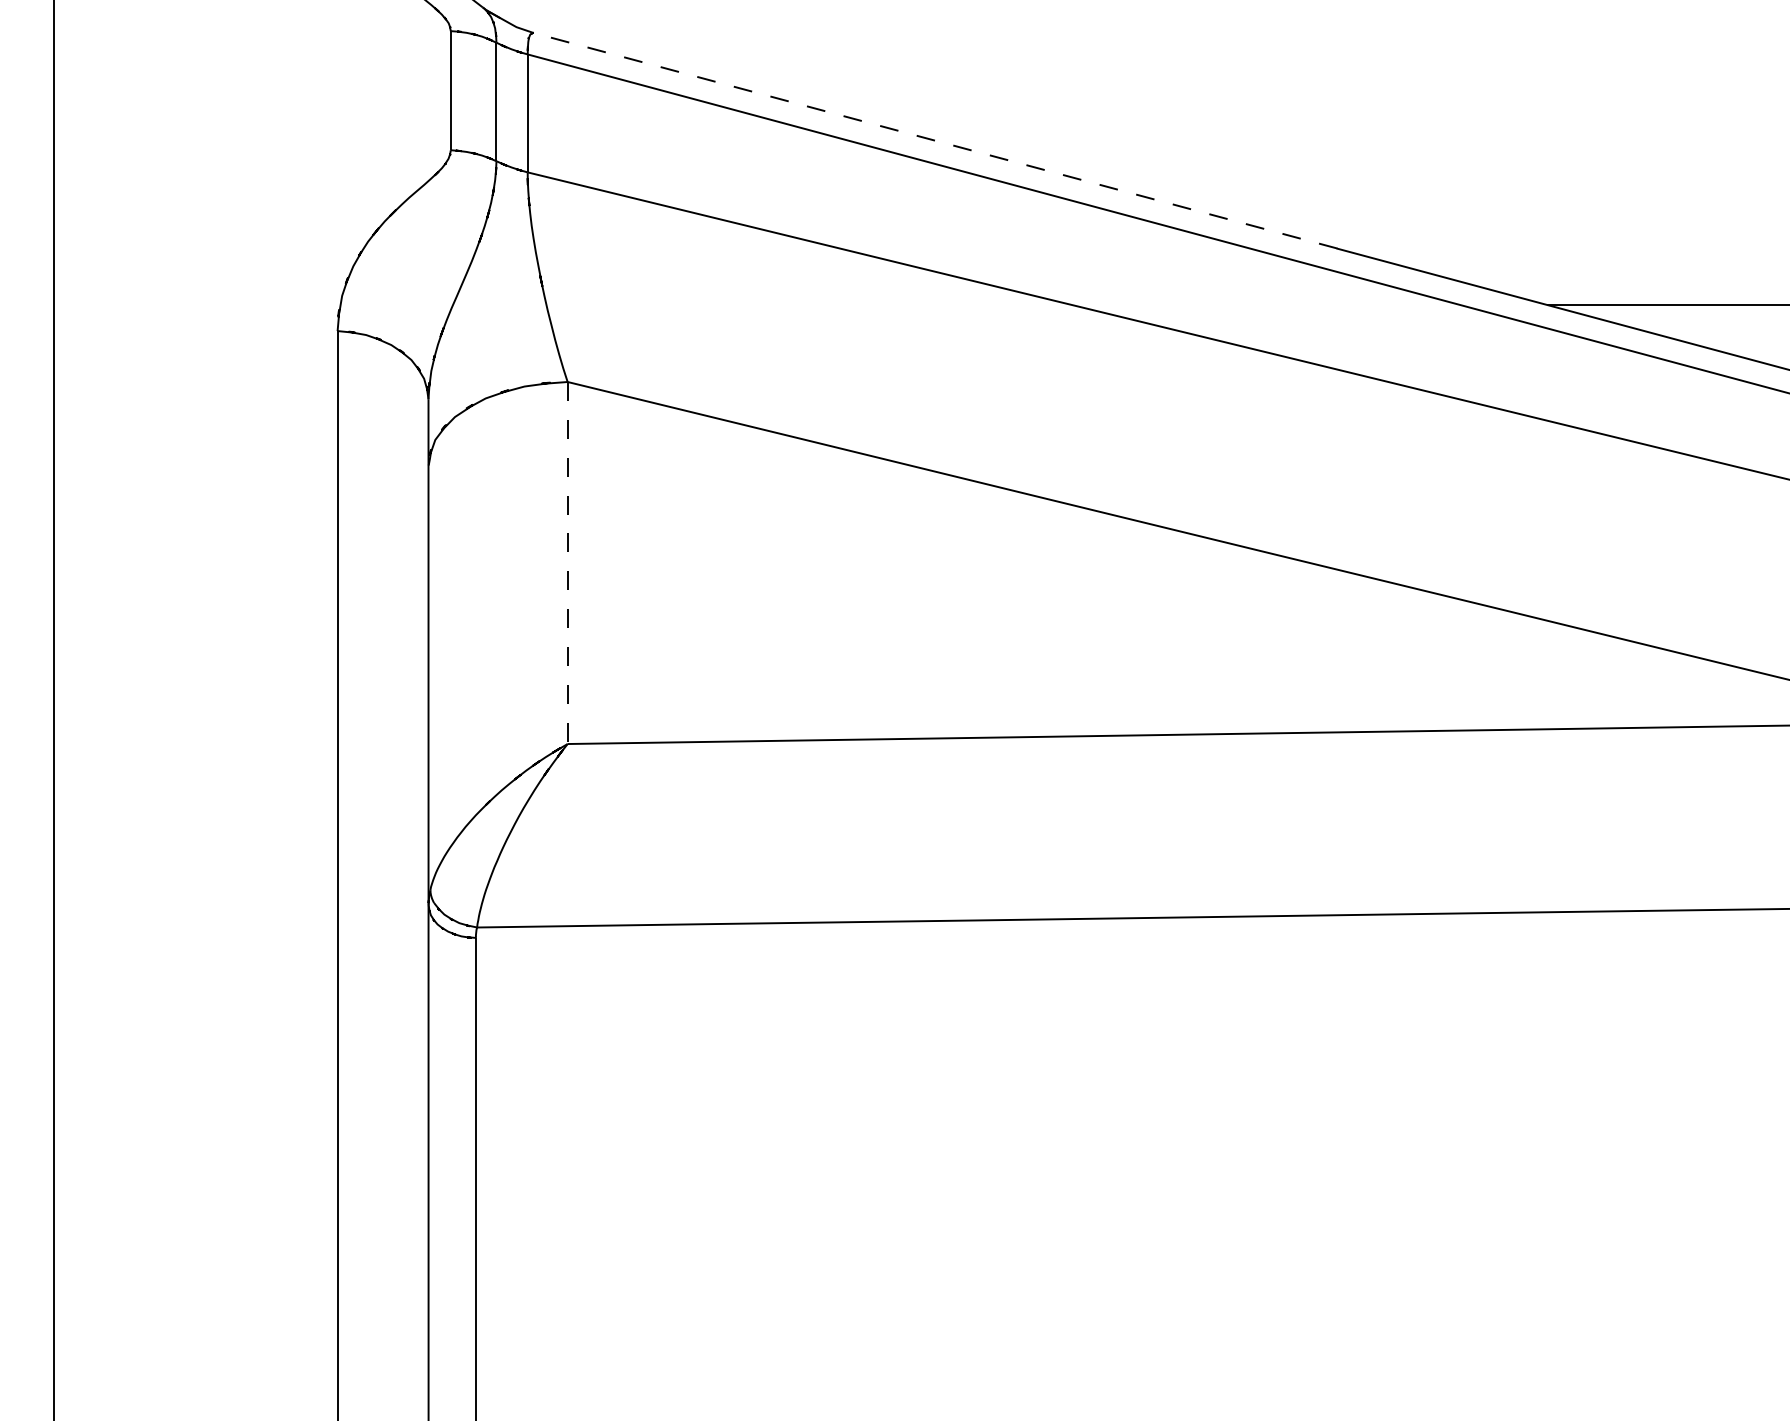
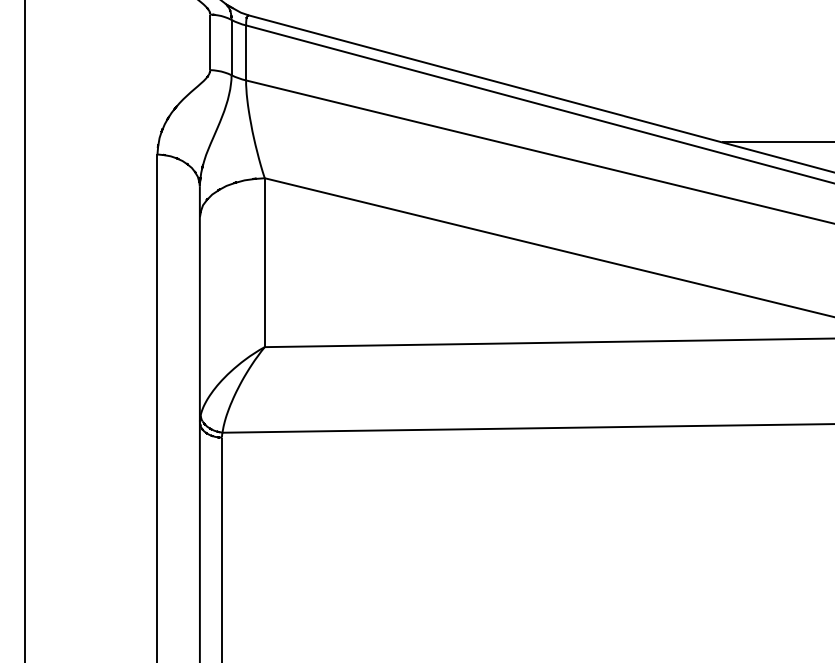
line: (933, 140) -> (435, 65), dashed -> solid
line: (567, 564) -> (264, 263), dashed -> solid

